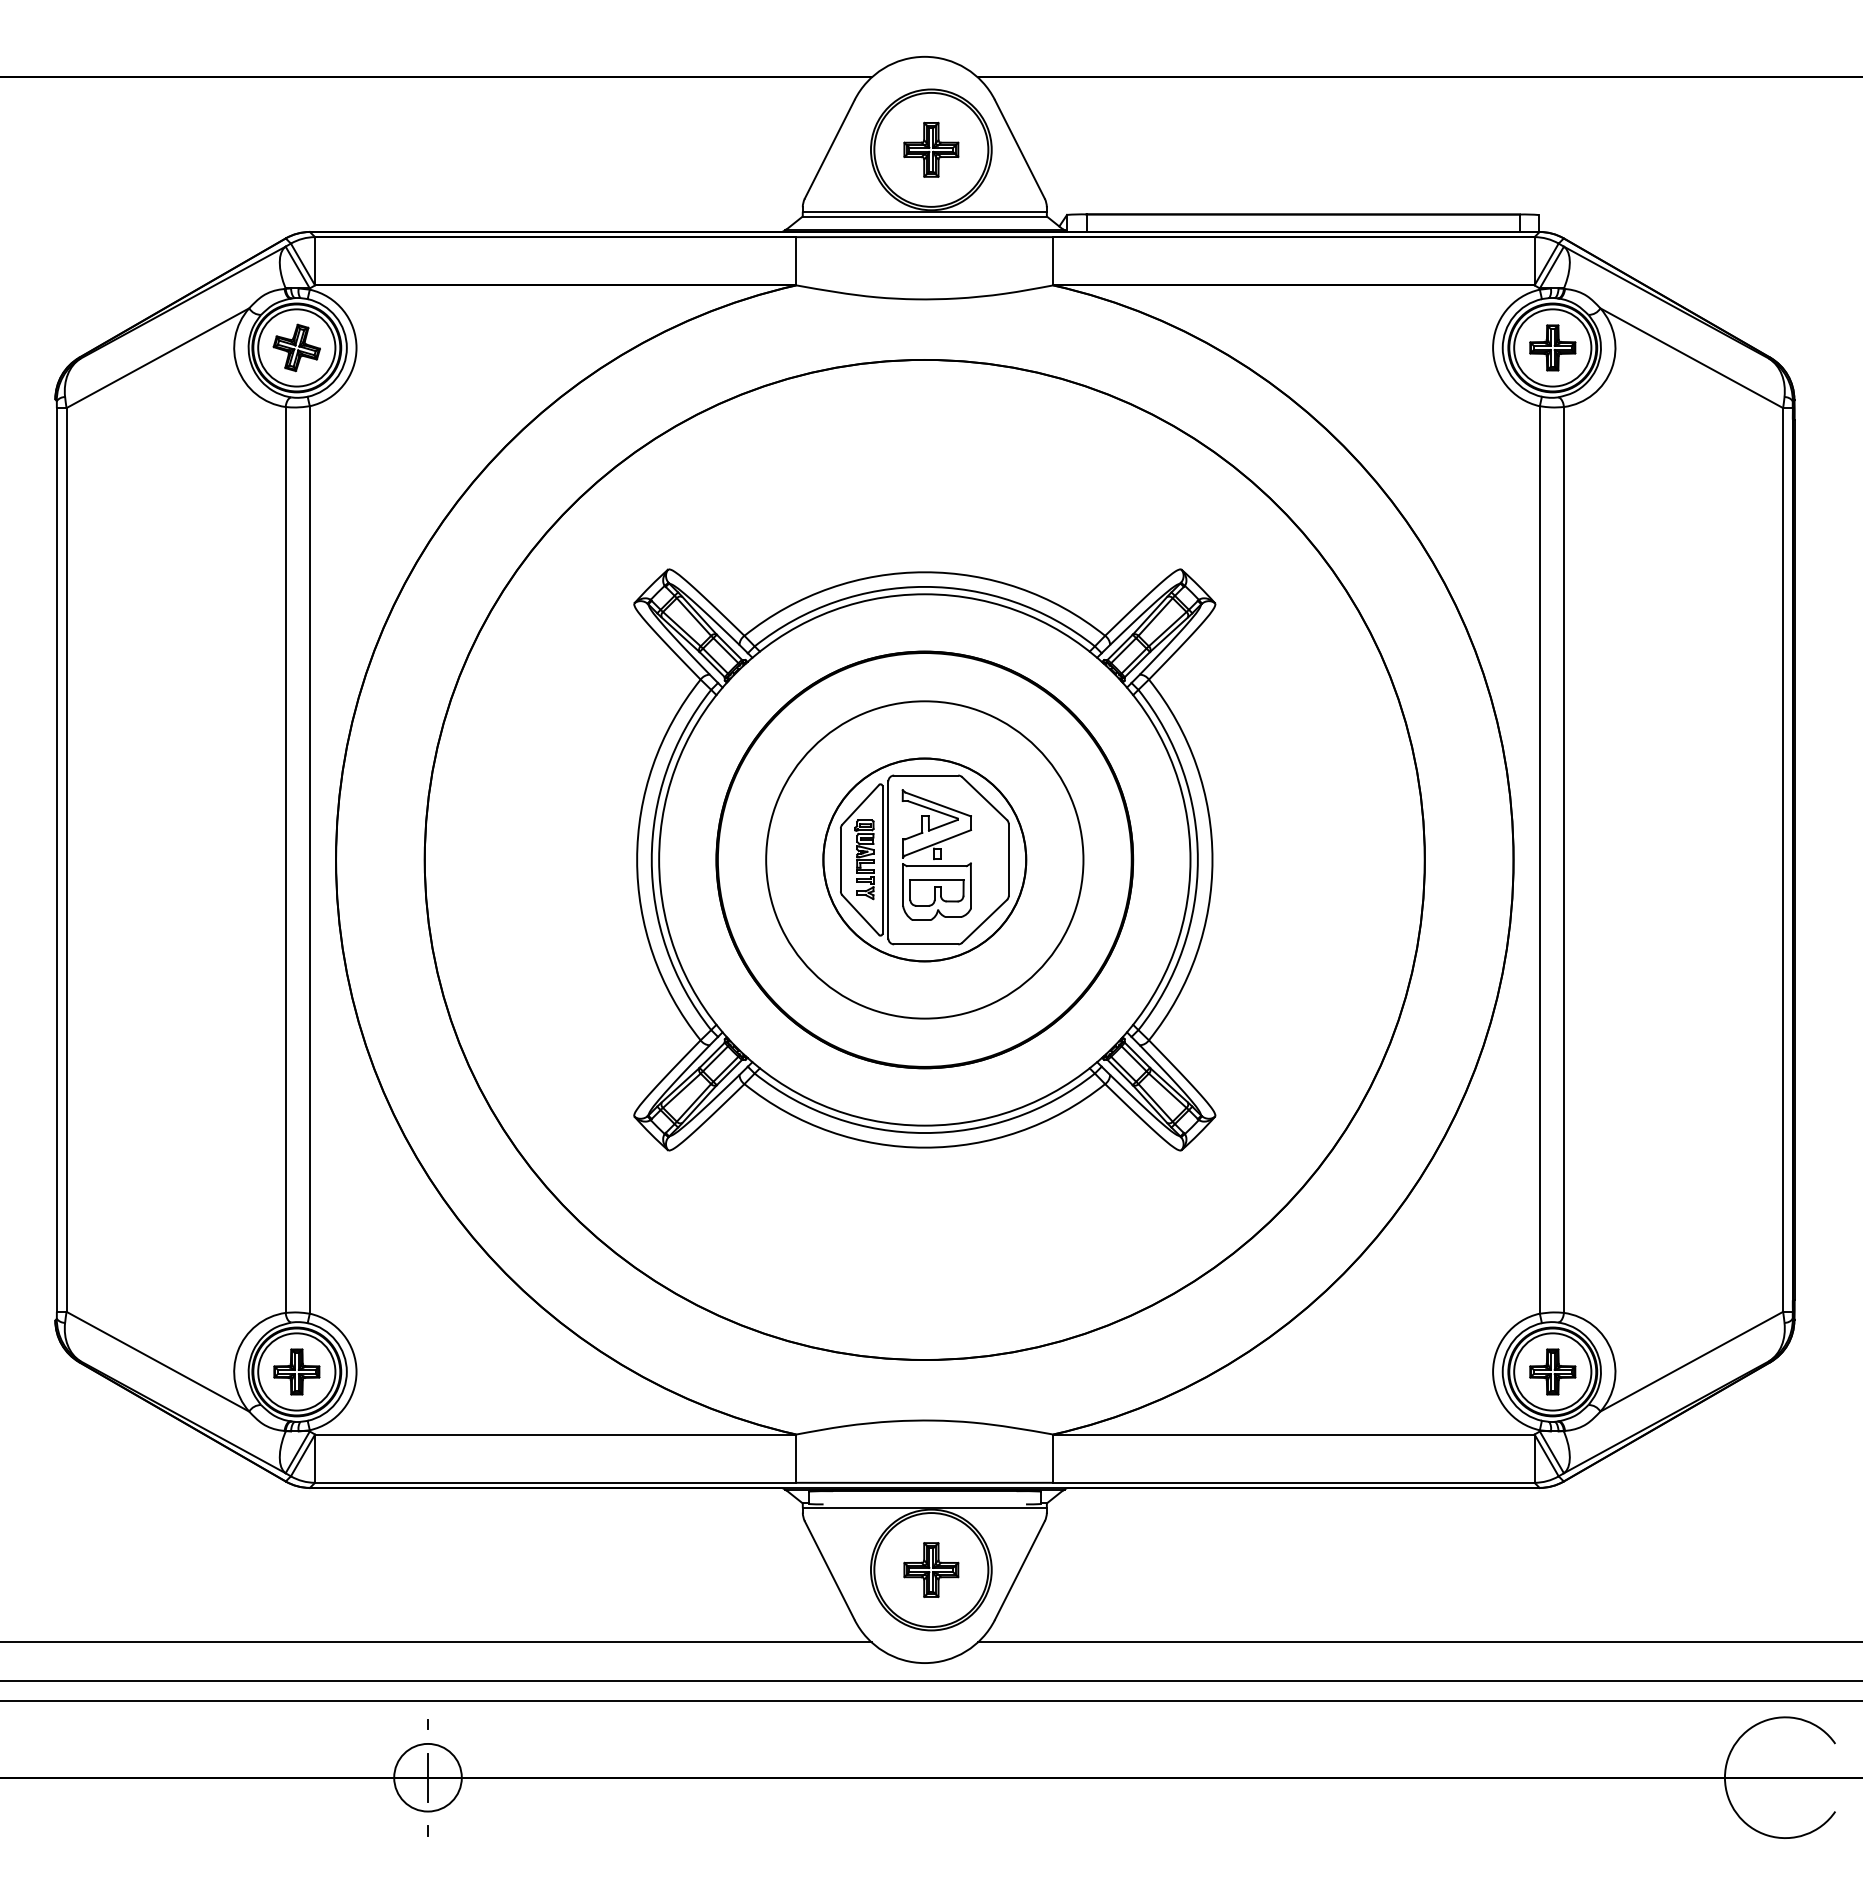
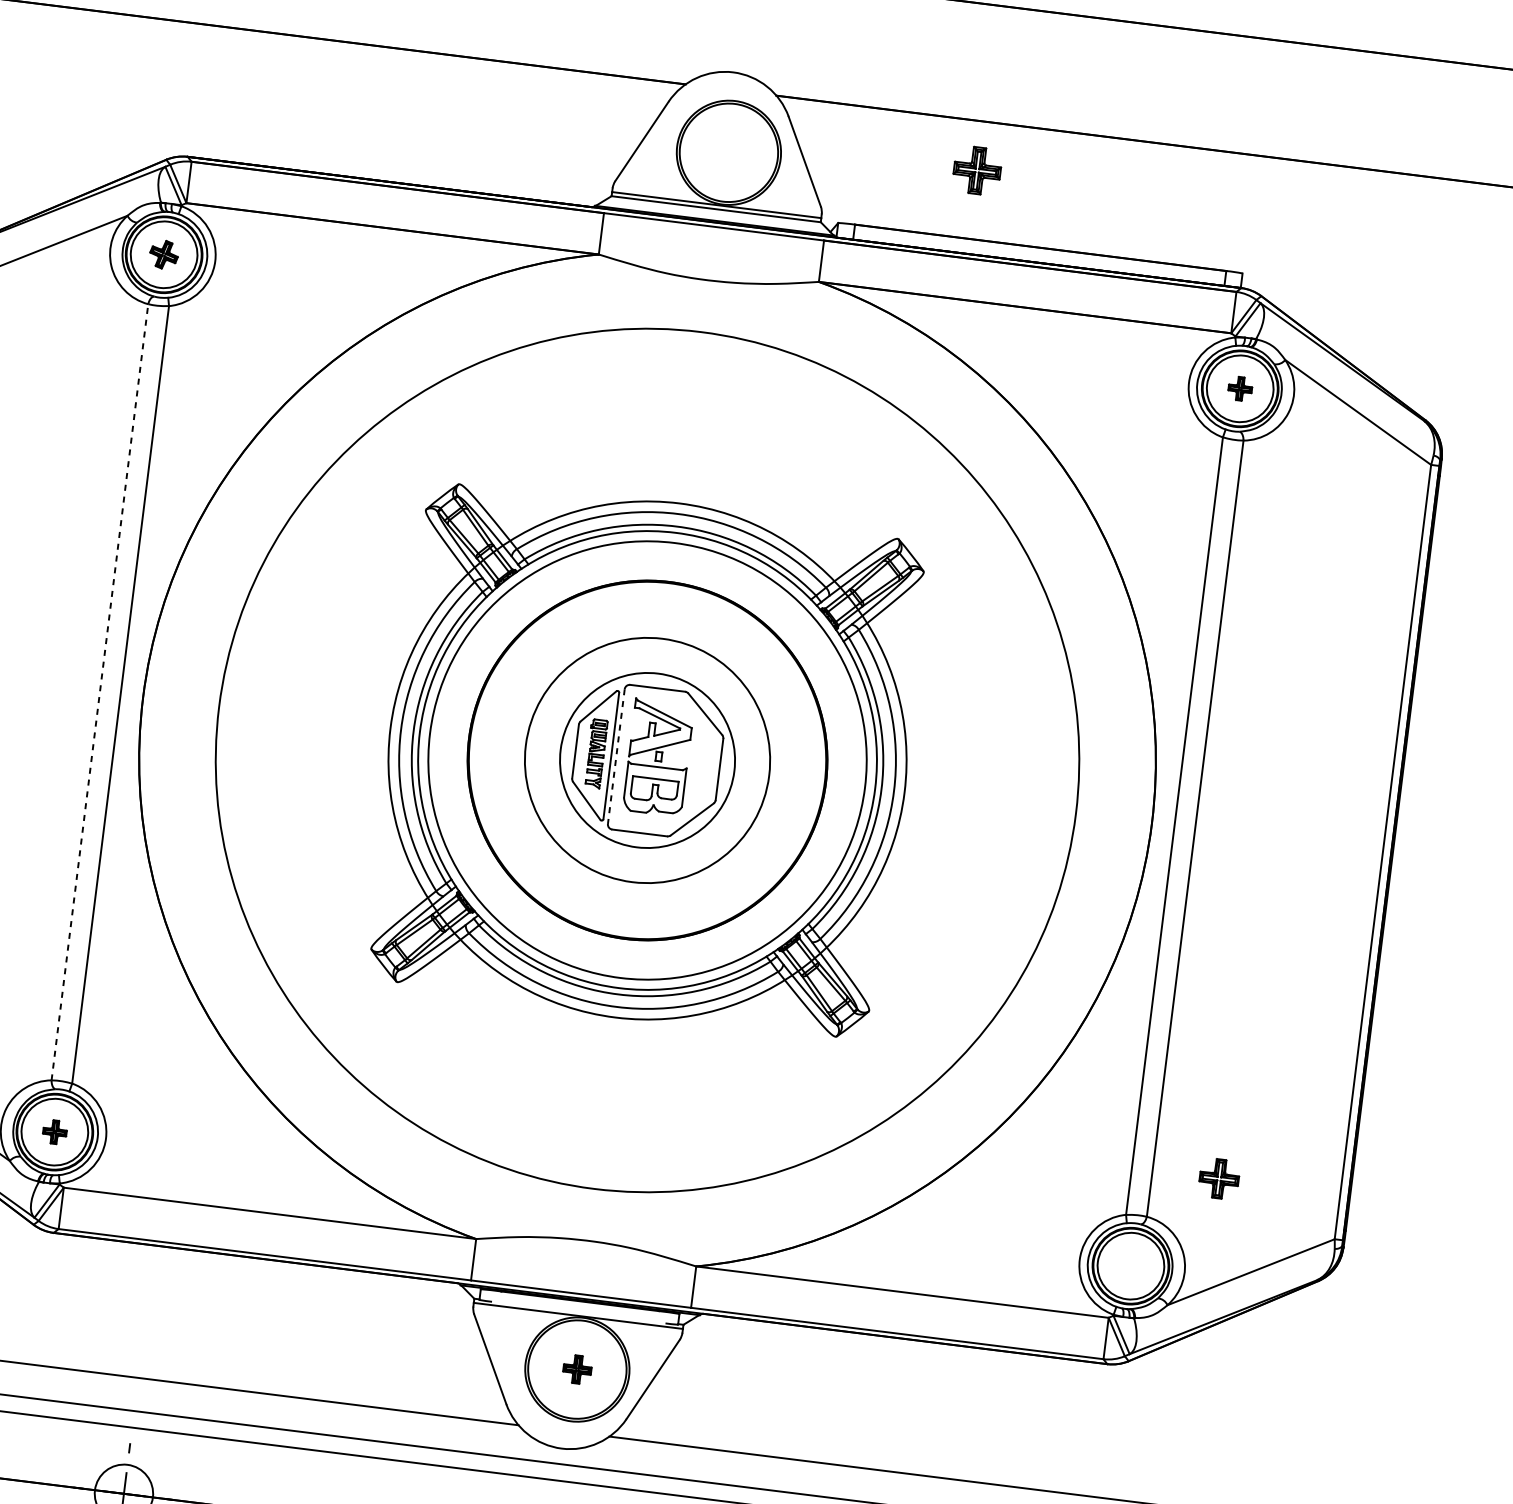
part: (931, 149) -> (977, 170), moved
part: (296, 347) -> (163, 254), size x0.7
part: (1552, 347) -> (1240, 388), size x0.6
line: (285, 859) -> (99, 691), solid -> dashed
line: (888, 859) -> (616, 756), solid -> dashed
circle: (924, 859) -> (647, 760), size x0.6
circle: (924, 859) -> (647, 760), size x1.4
circle: (924, 859) -> (647, 760), size x1.6
part: (296, 1371) -> (54, 1131), size x0.6
part: (1552, 1371) -> (1219, 1178), moved
part: (931, 1569) -> (577, 1369), size x0.6

